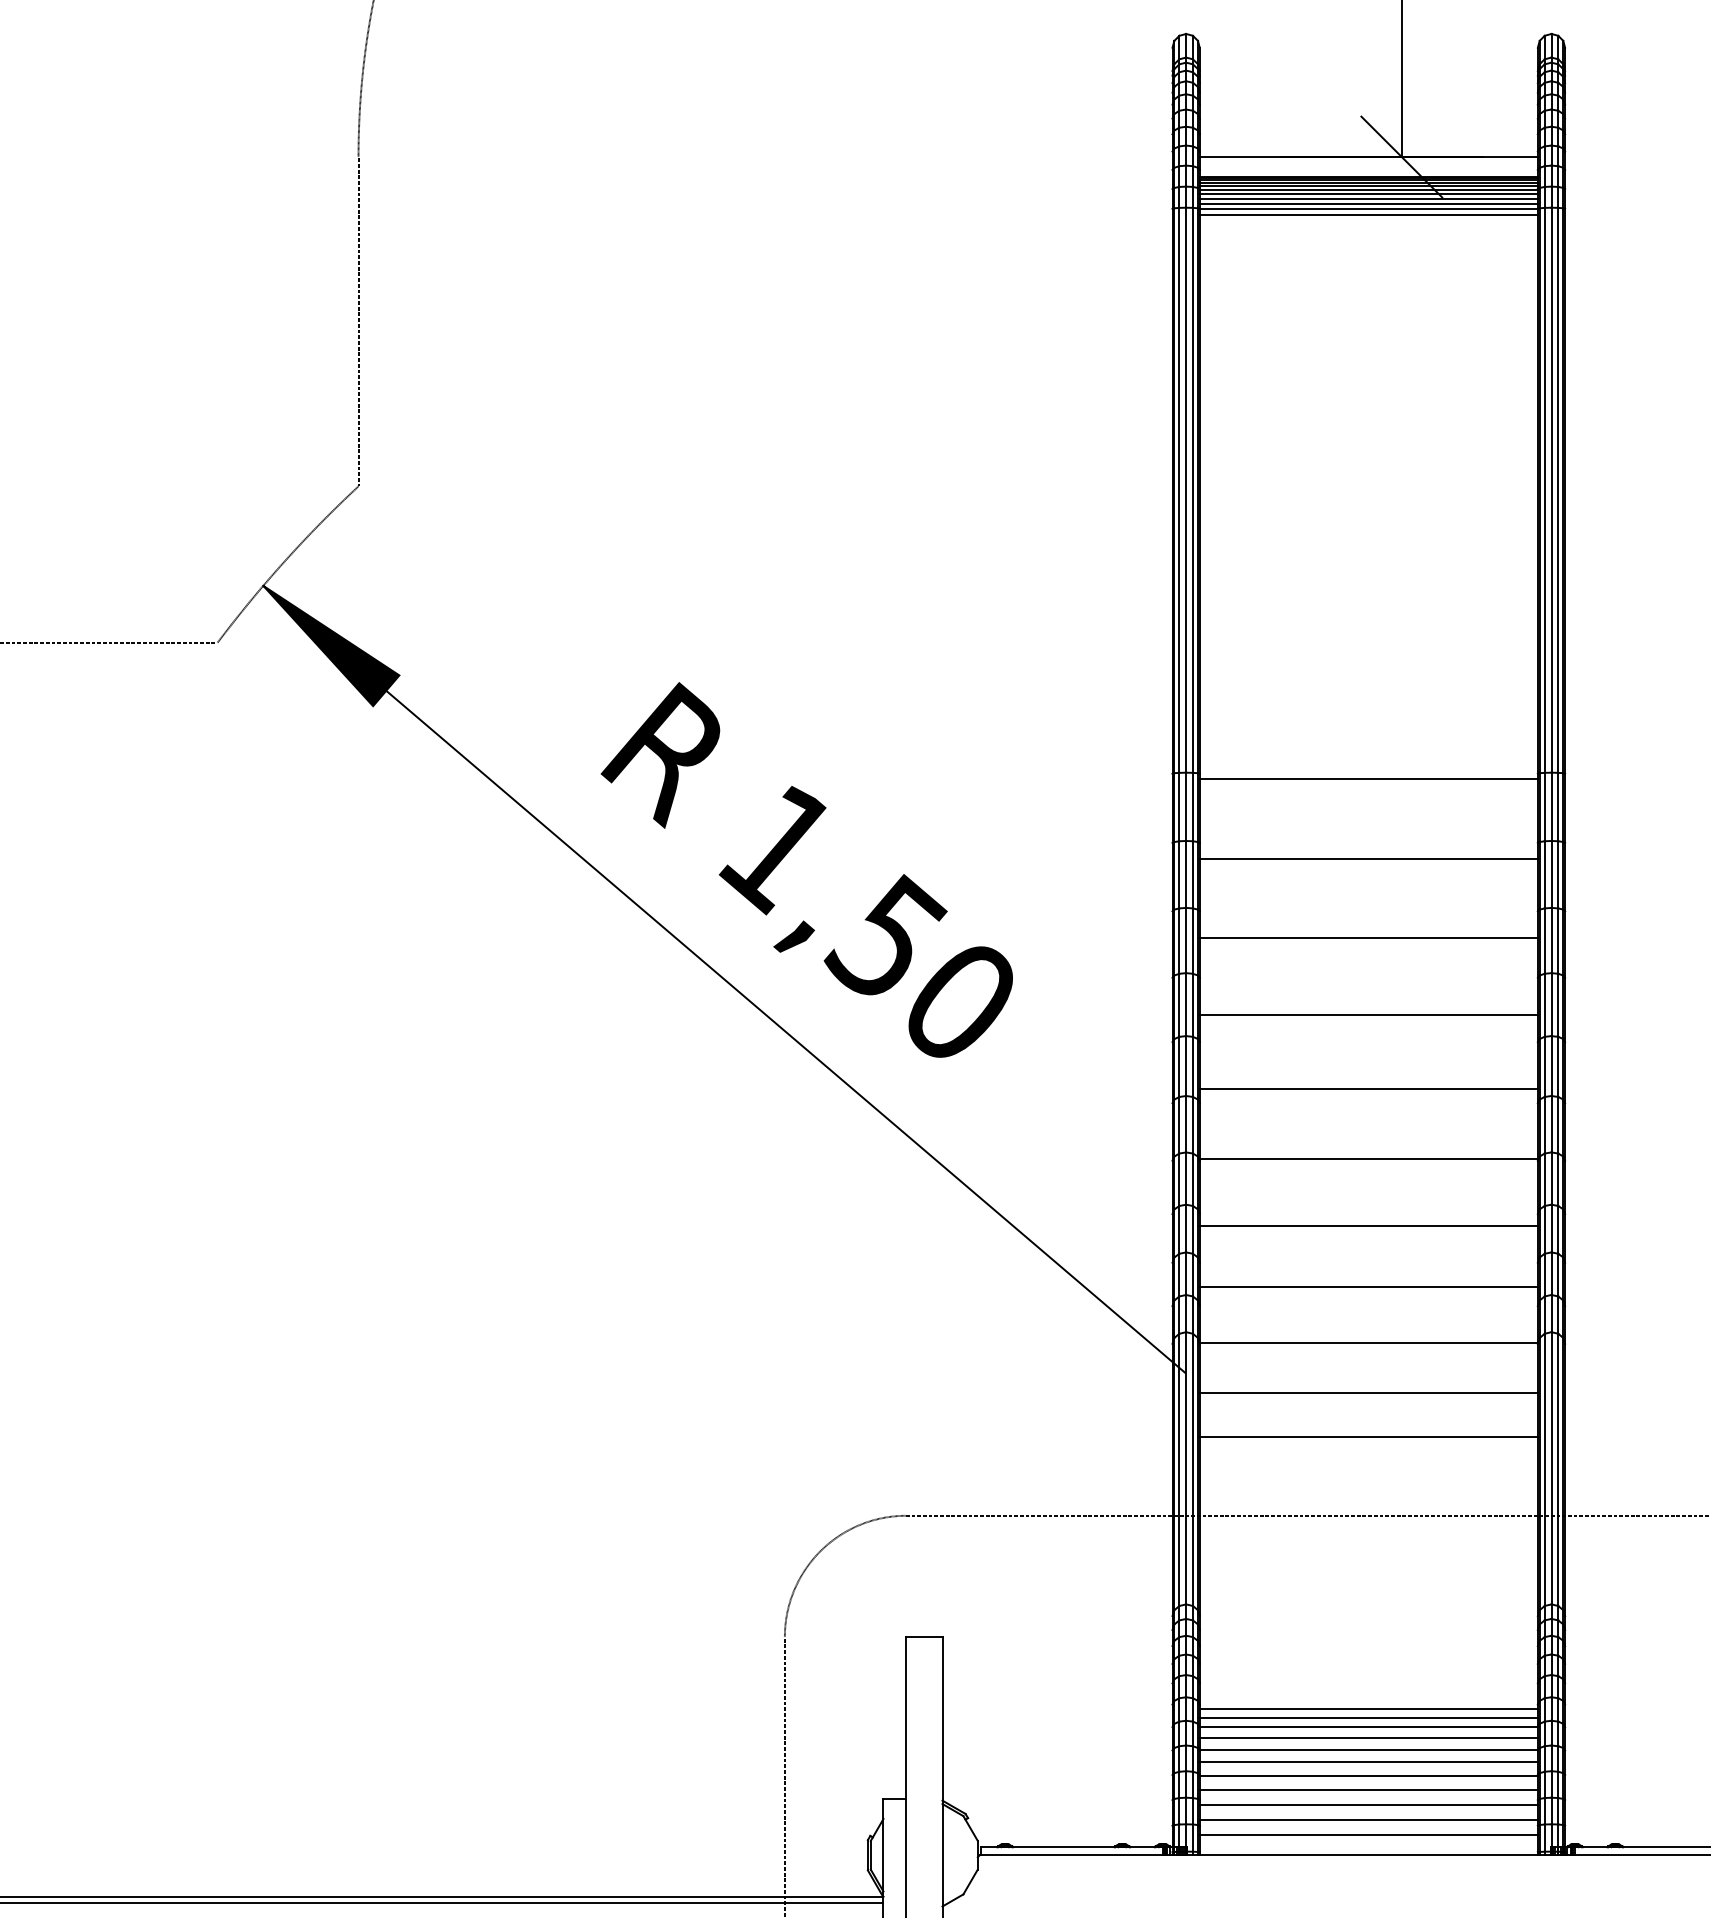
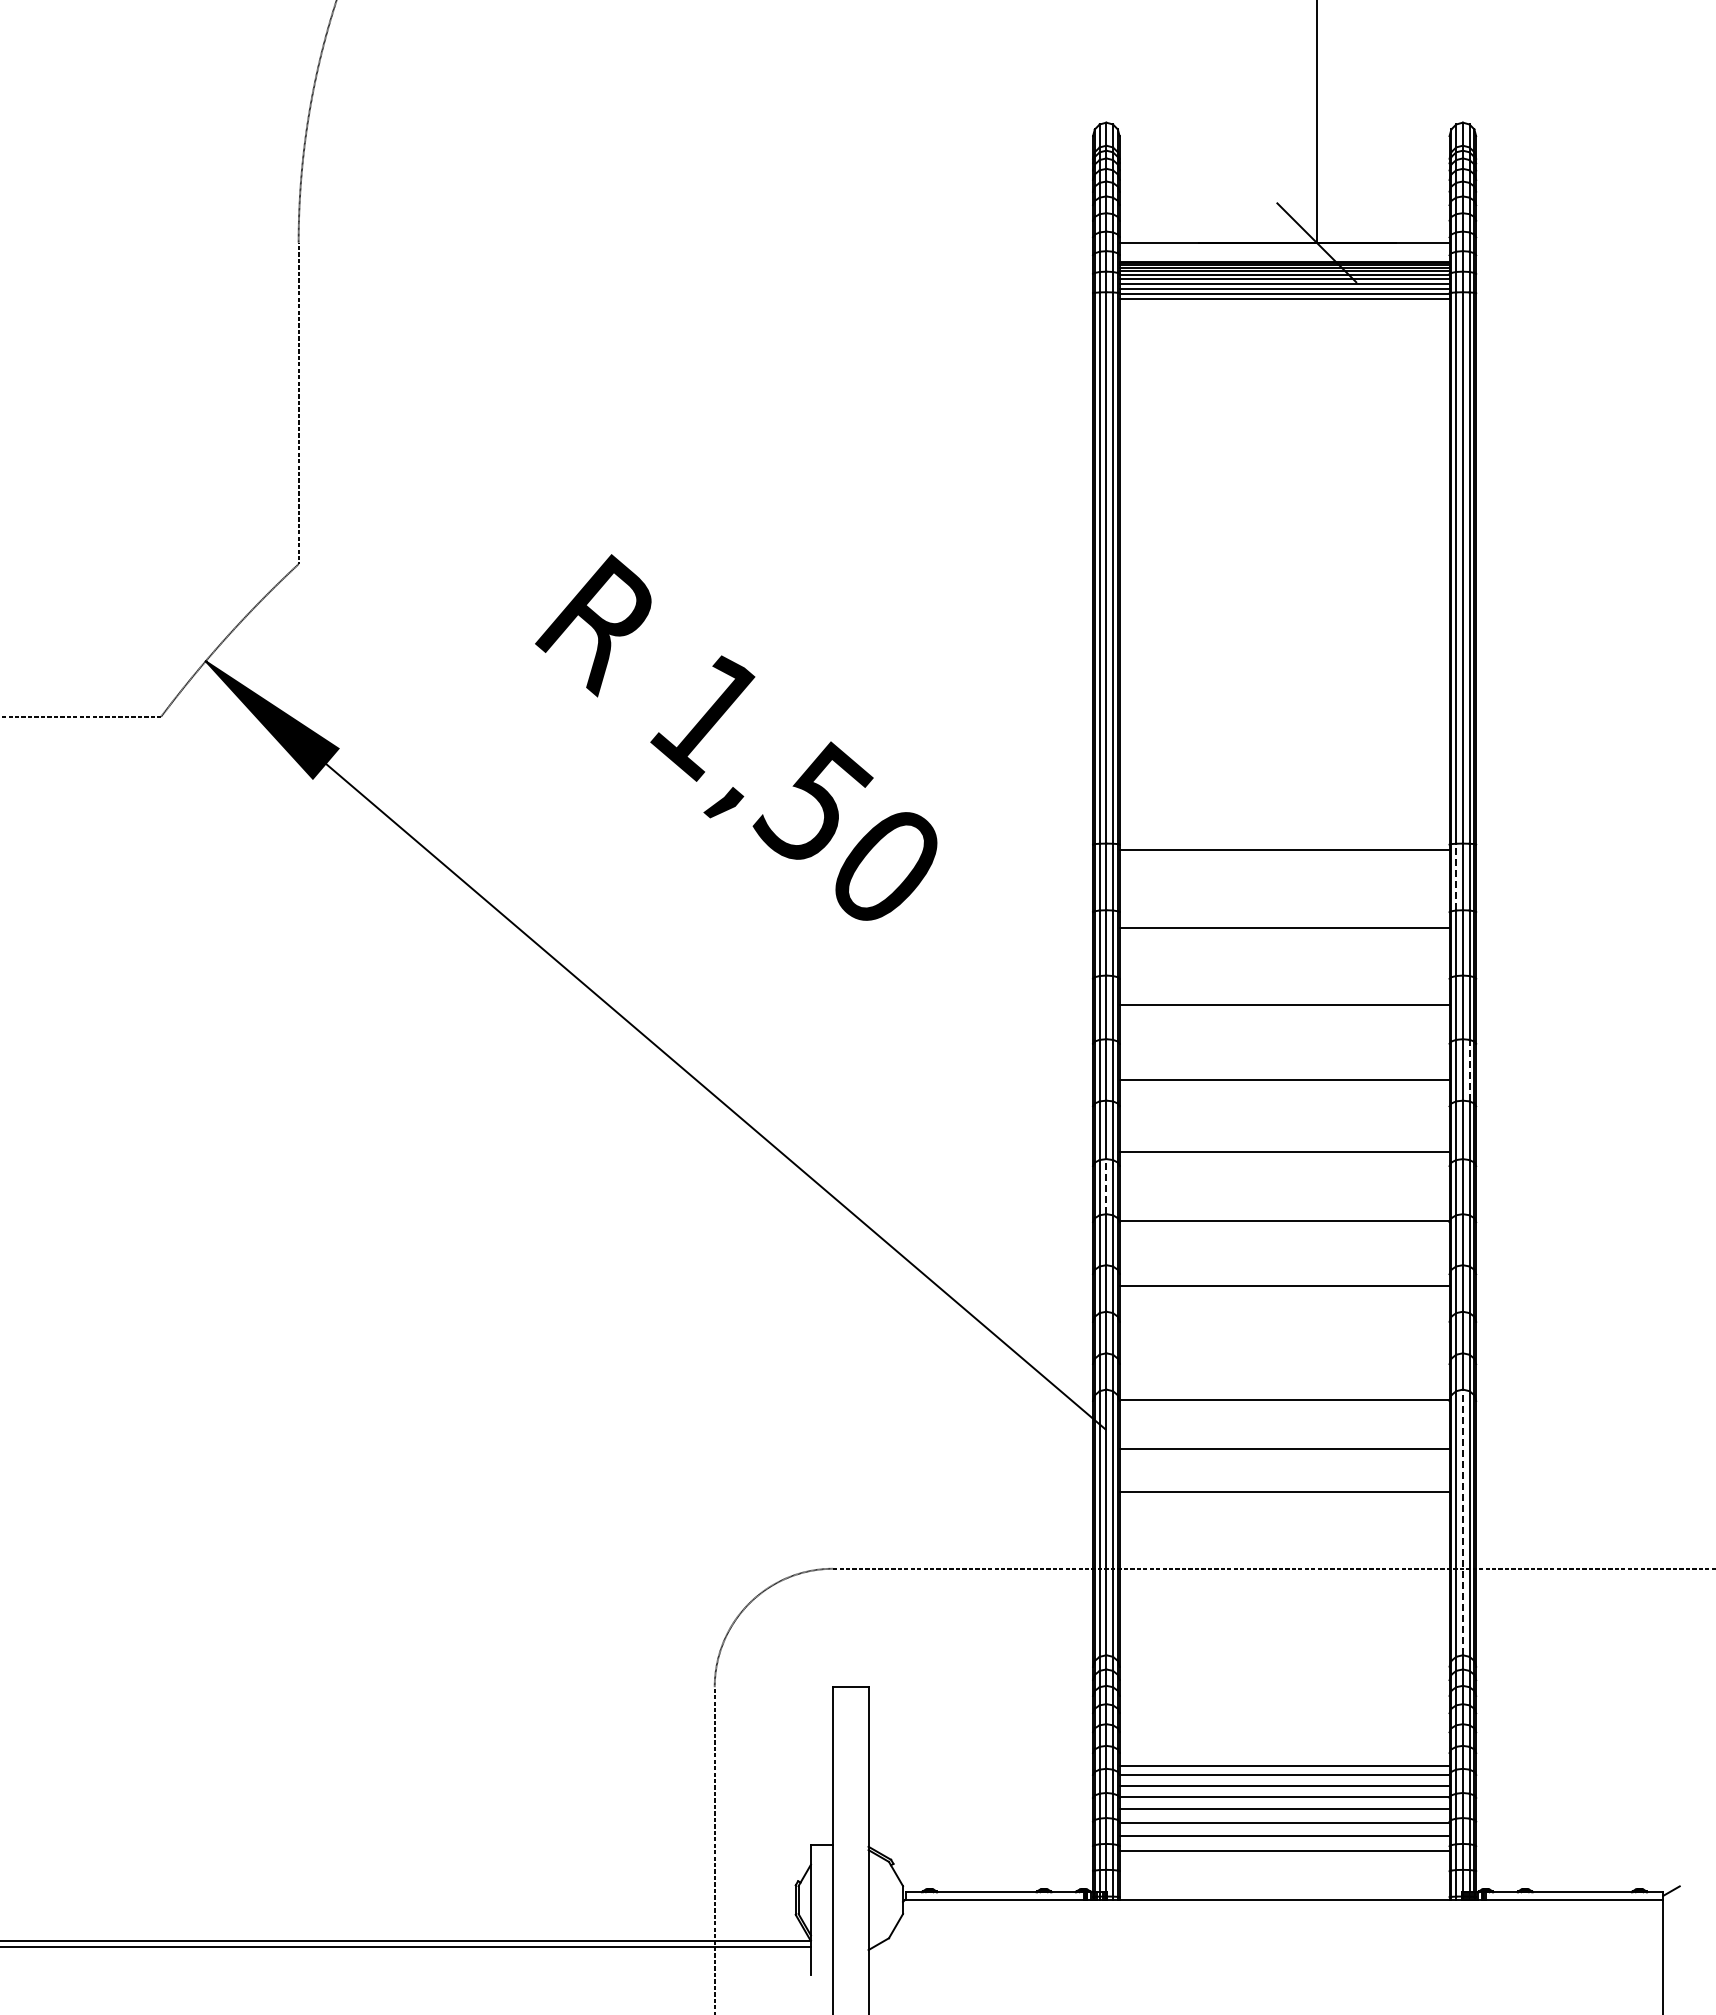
line: (1544, 806) -> (1456, 876), solid -> dashed
text: (807, 869) -> (736, 737), moved
line: (1558, 1005) -> (1469, 1070), solid -> dashed
line: (1186, 1124) -> (1106, 1186), solid -> dashed
line: (1368, 1286) -> (1284, 1345), removed
line: (1551, 1468) -> (1462, 1522), solid -> dashed
line: (1368, 1709) -> (1284, 1757), removed
line: (1368, 1819) -> (1284, 1865), removed
line: (1368, 1835) -> (1284, 1880), removed

